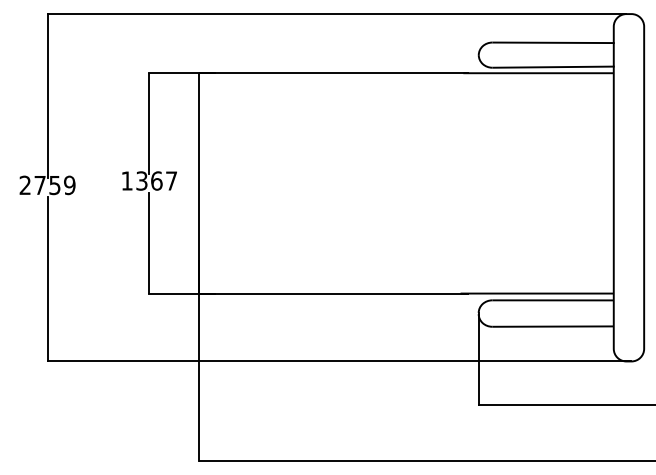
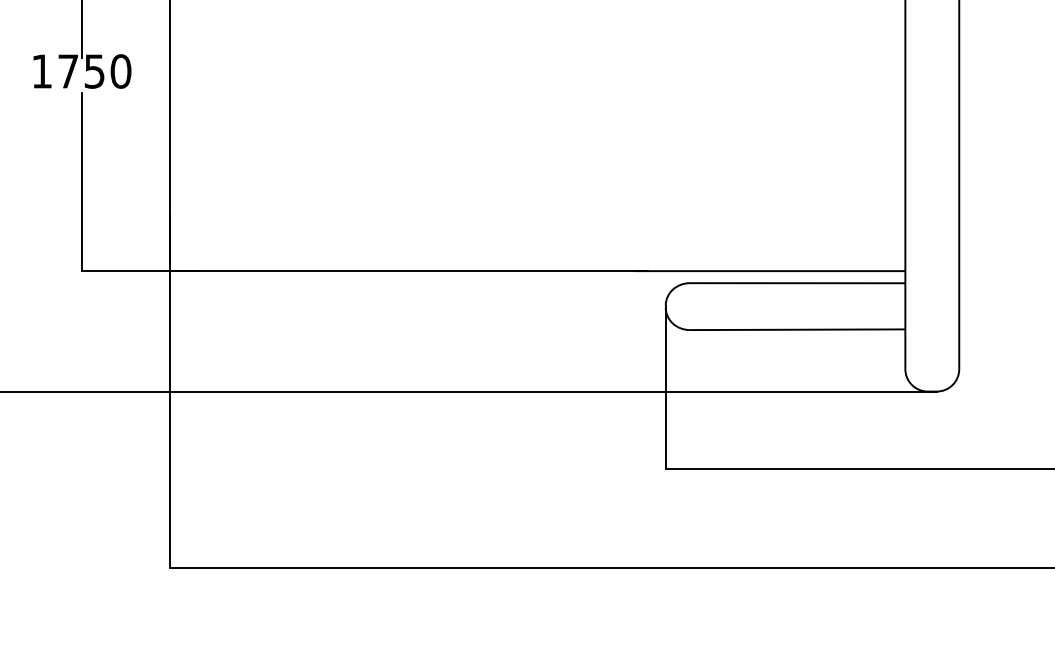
text: (156, 180) -> (94, 70), 1367 -> 1750

